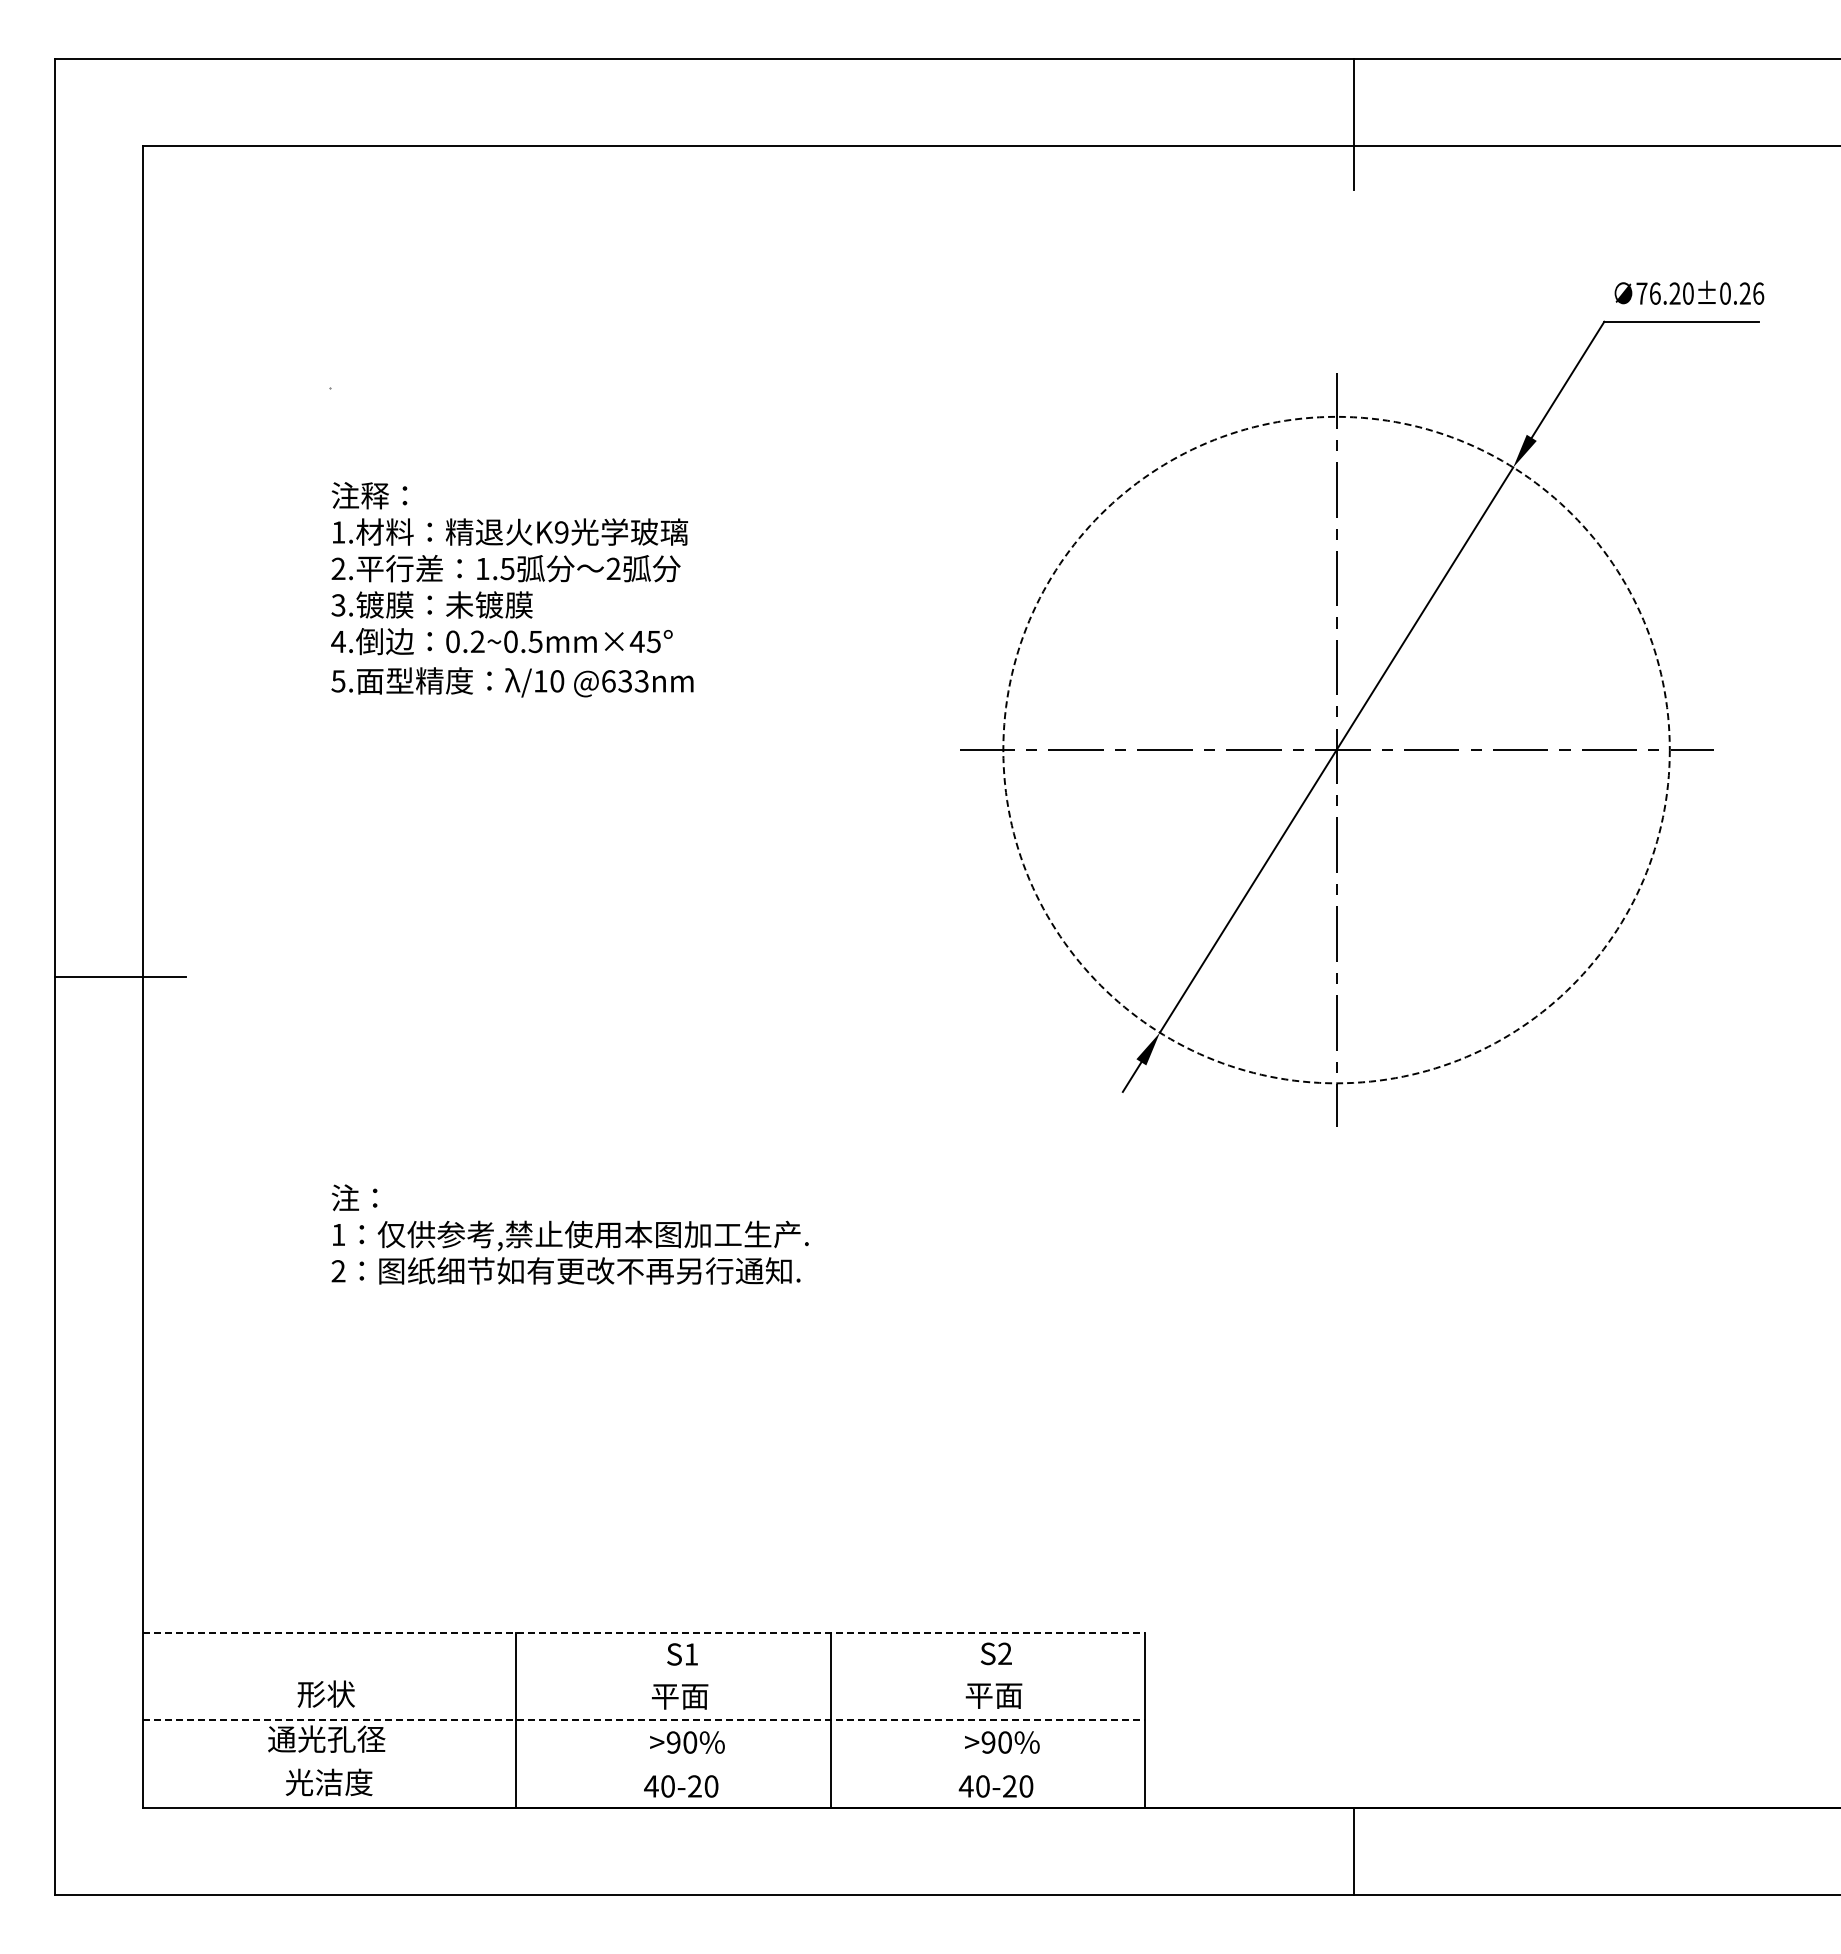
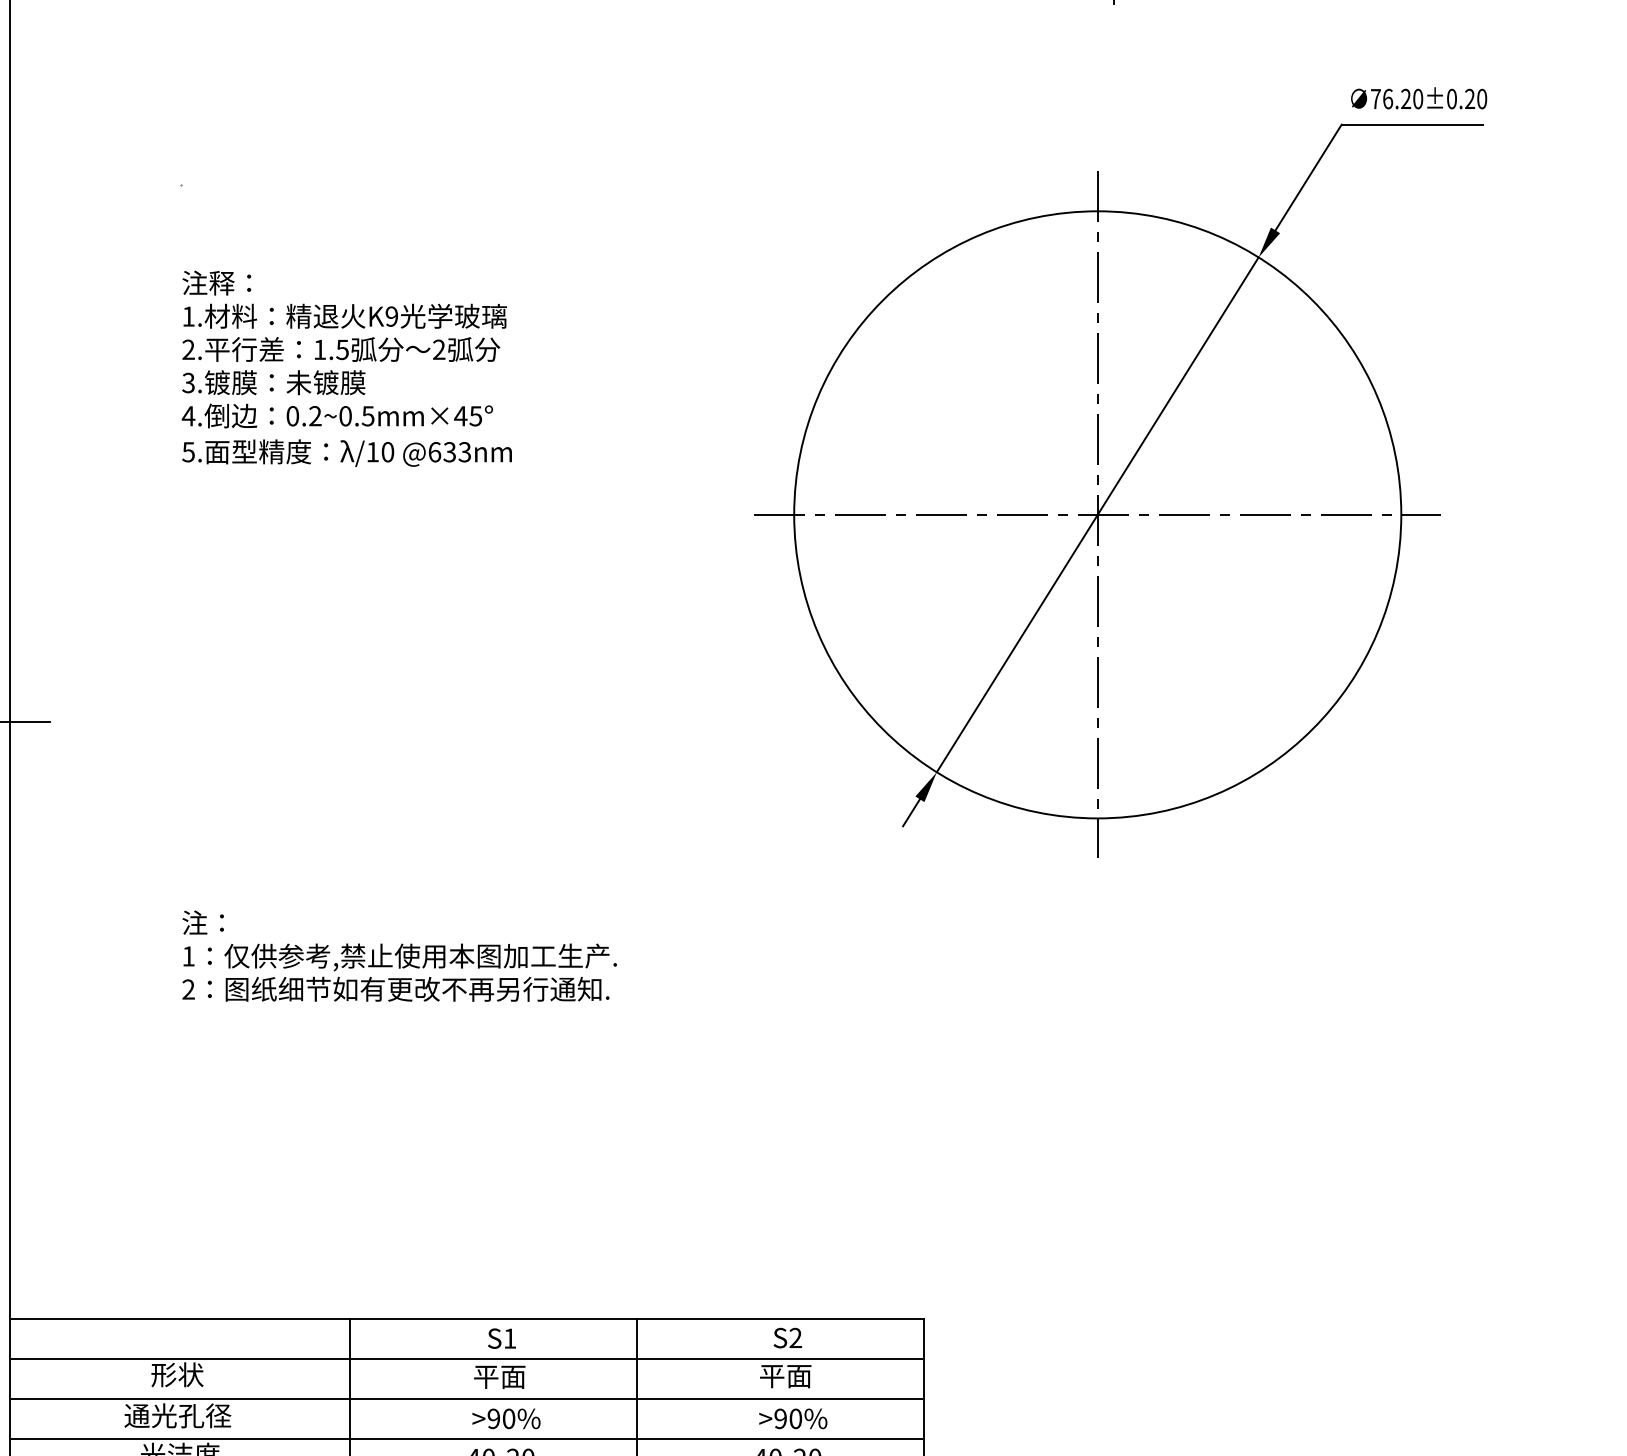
text: (1758, 293) -> (1482, 98), 76.20±0.26 -> 76.20±0.20
circle: (1336, 749) -> (1097, 514), dashed -> solid
line: (644, 1632) -> (467, 1318), dashed -> solid
line: (643, 1676) -> (466, 1358), added
line: (644, 1720) -> (467, 1398), dashed -> solid
line: (643, 1764) -> (466, 1438), added

